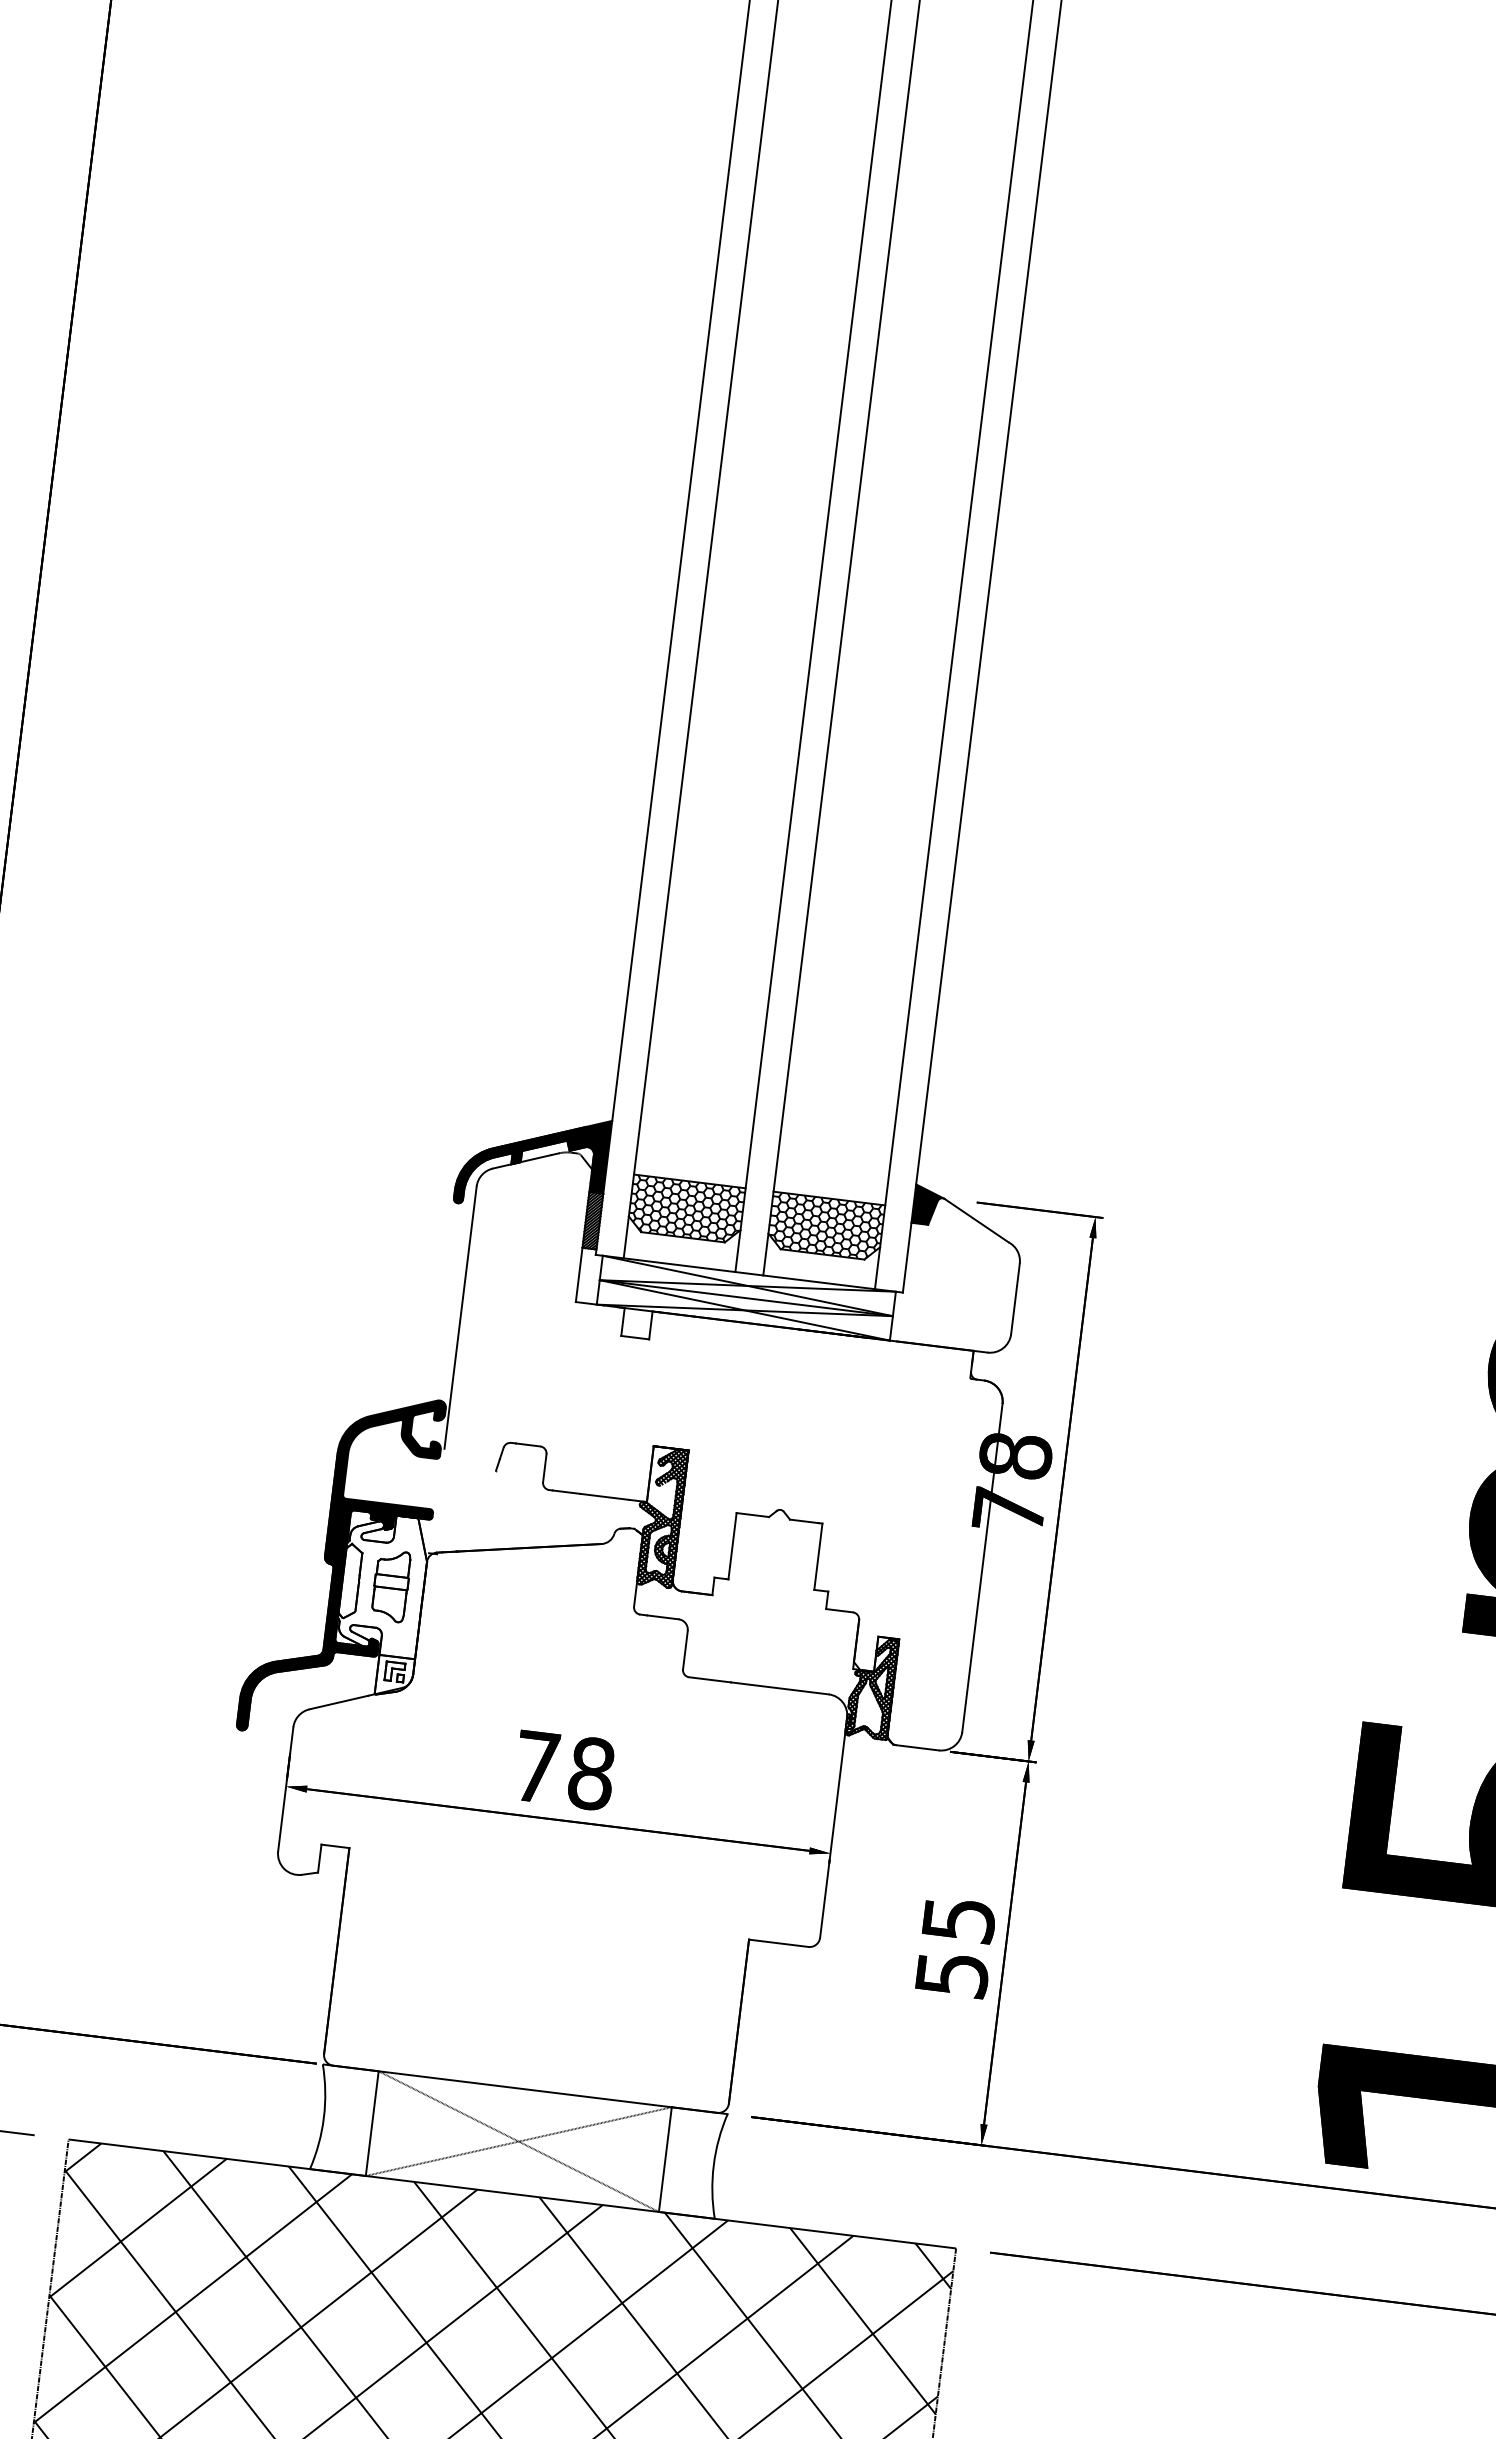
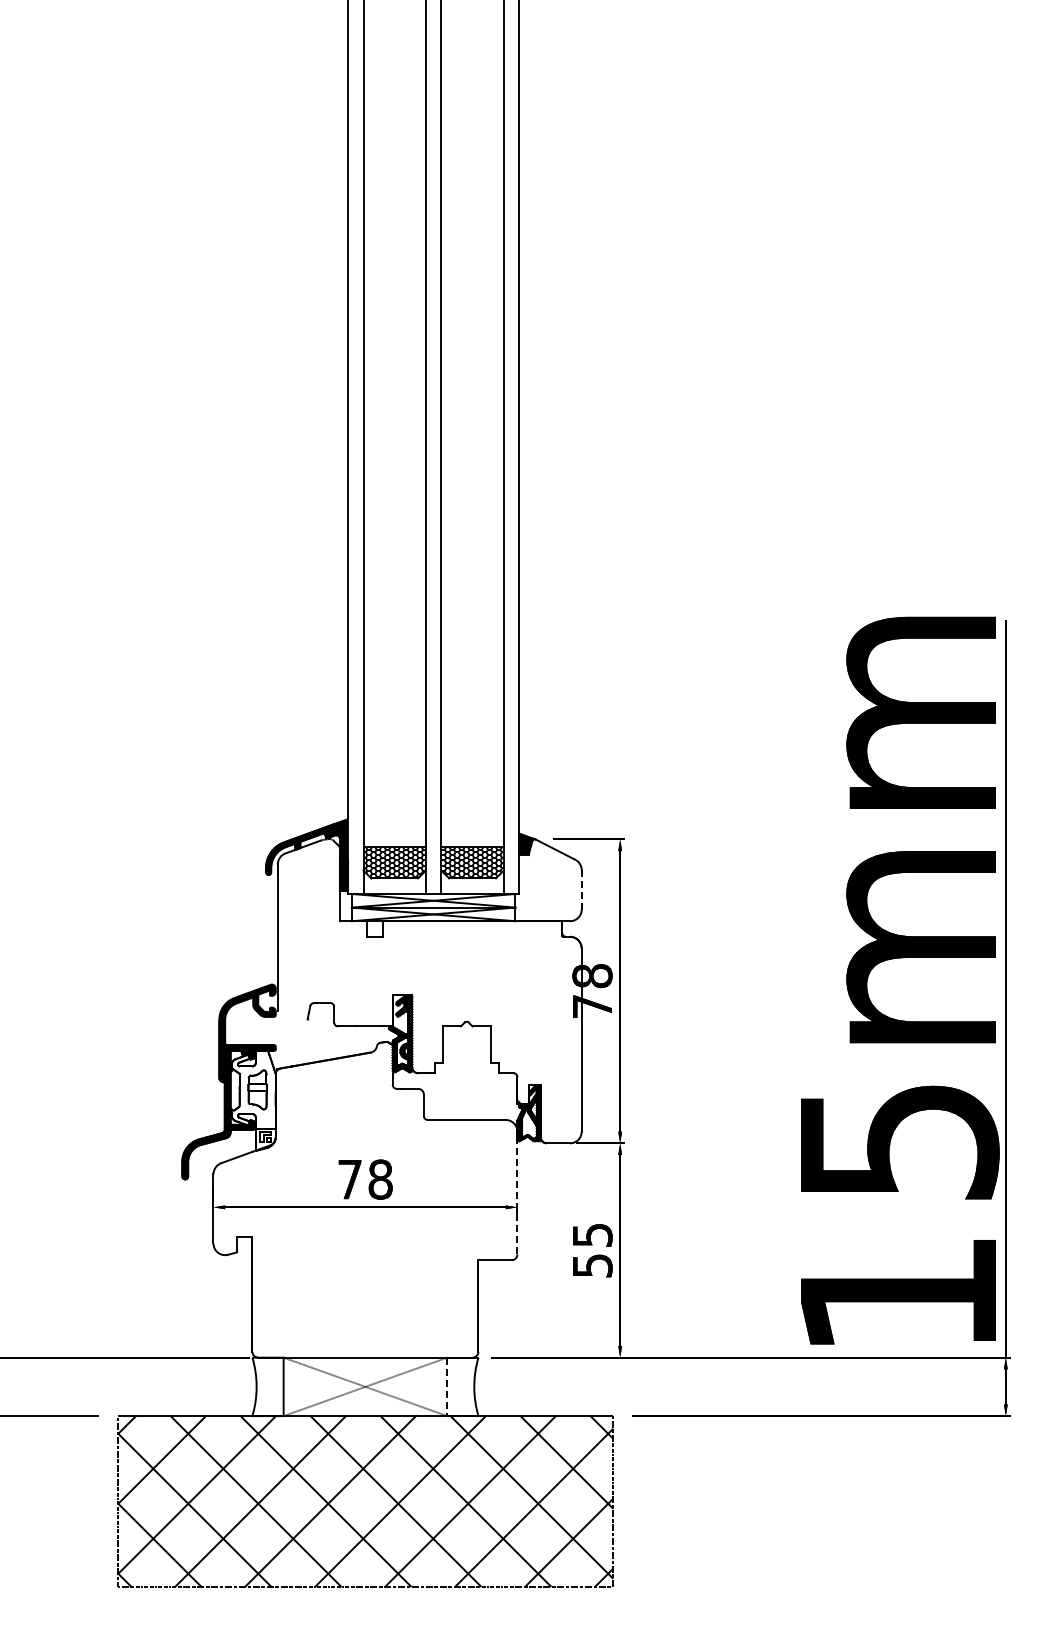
line: (1015, 1298) -> (581, 889), solid -> dashed
line: (833, 1826) -> (517, 1192), solid -> dashed
line: (665, 2160) -> (447, 1387), solid -> dashed

